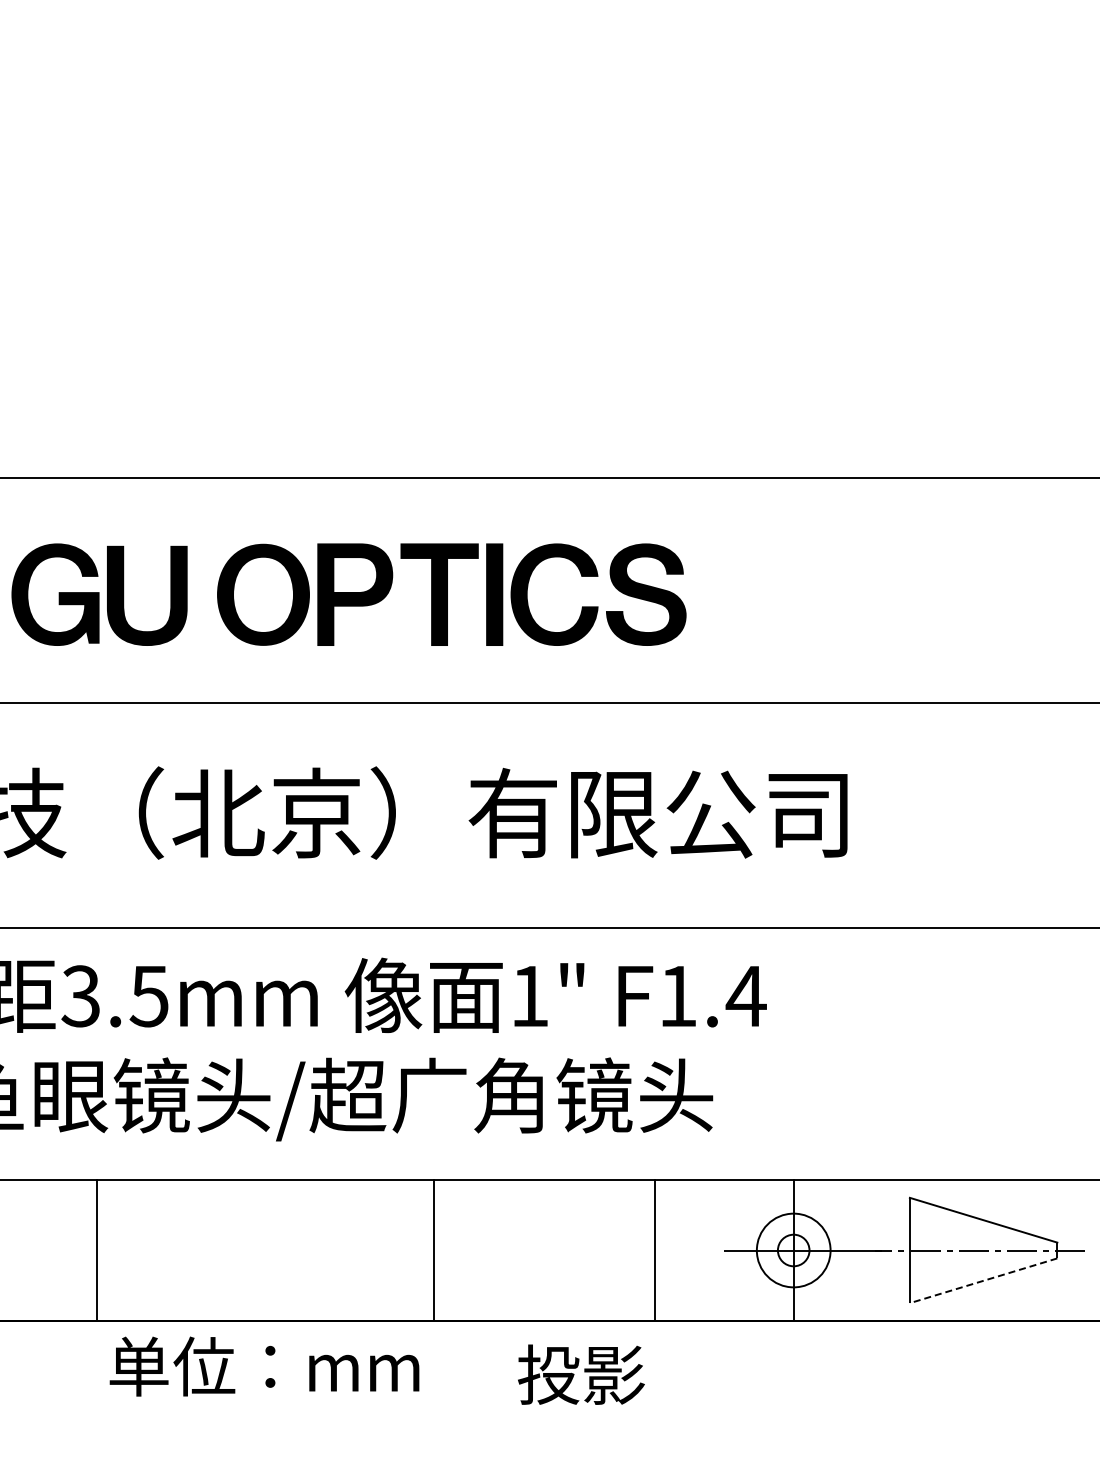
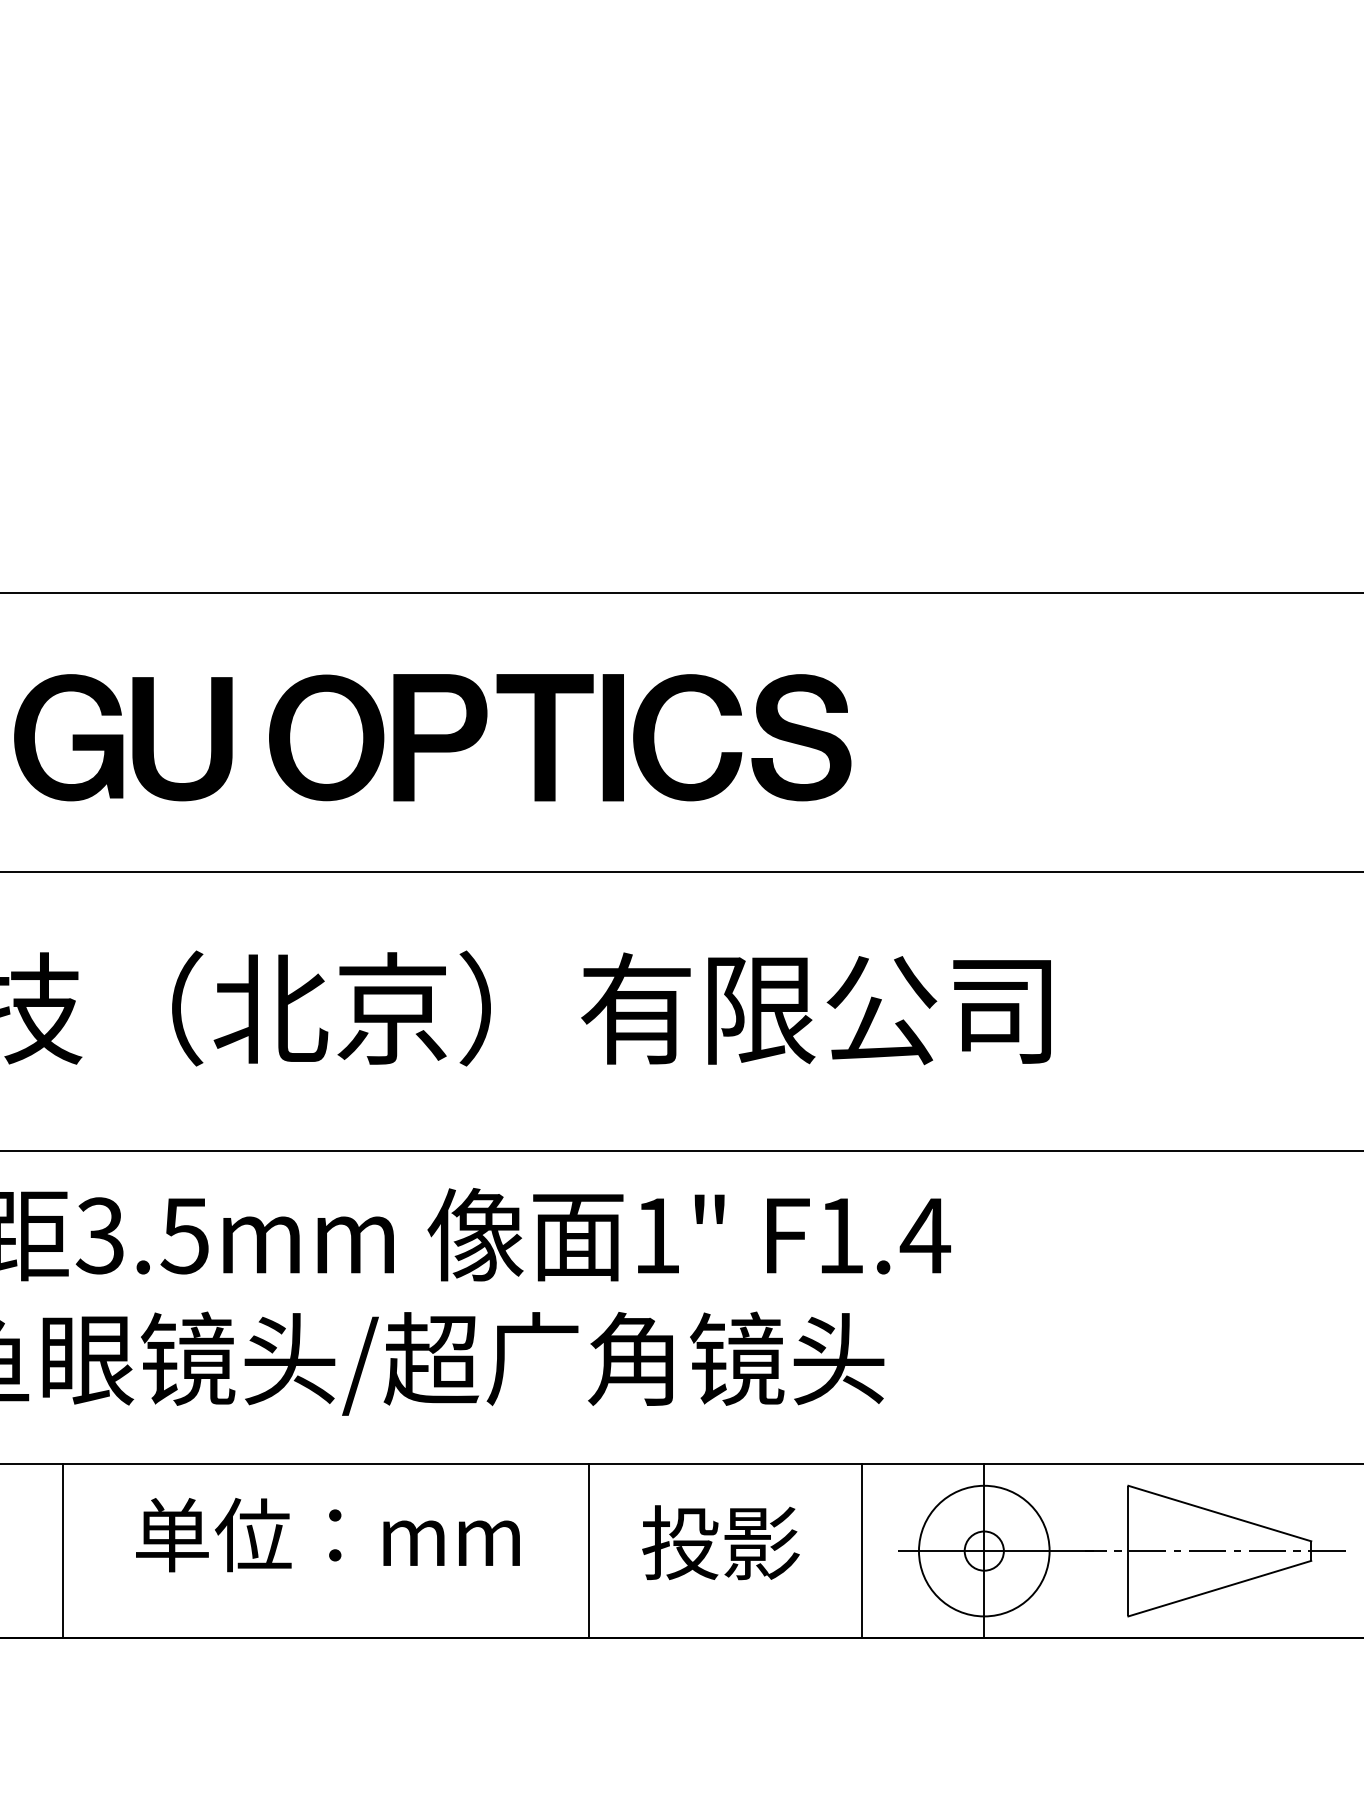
line: (96, 1250) -> (62, 1551), moved
line: (434, 1250) -> (589, 1551), moved
line: (655, 1250) -> (862, 1551), moved
circle: (793, 1250) -> (984, 1551), size x1.43
line: (983, 1280) -> (1219, 1588), dashed -> solid
text: (264, 1366) -> (327, 1534), moved
text: (581, 1374) -> (721, 1542), moved

